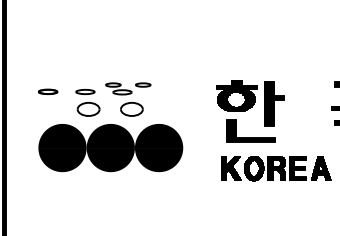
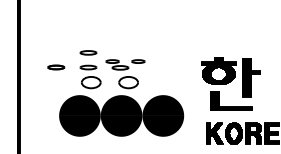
part: (85, 74) -> (88, 52), added
part: (110, 148) -> (121, 116), moved

